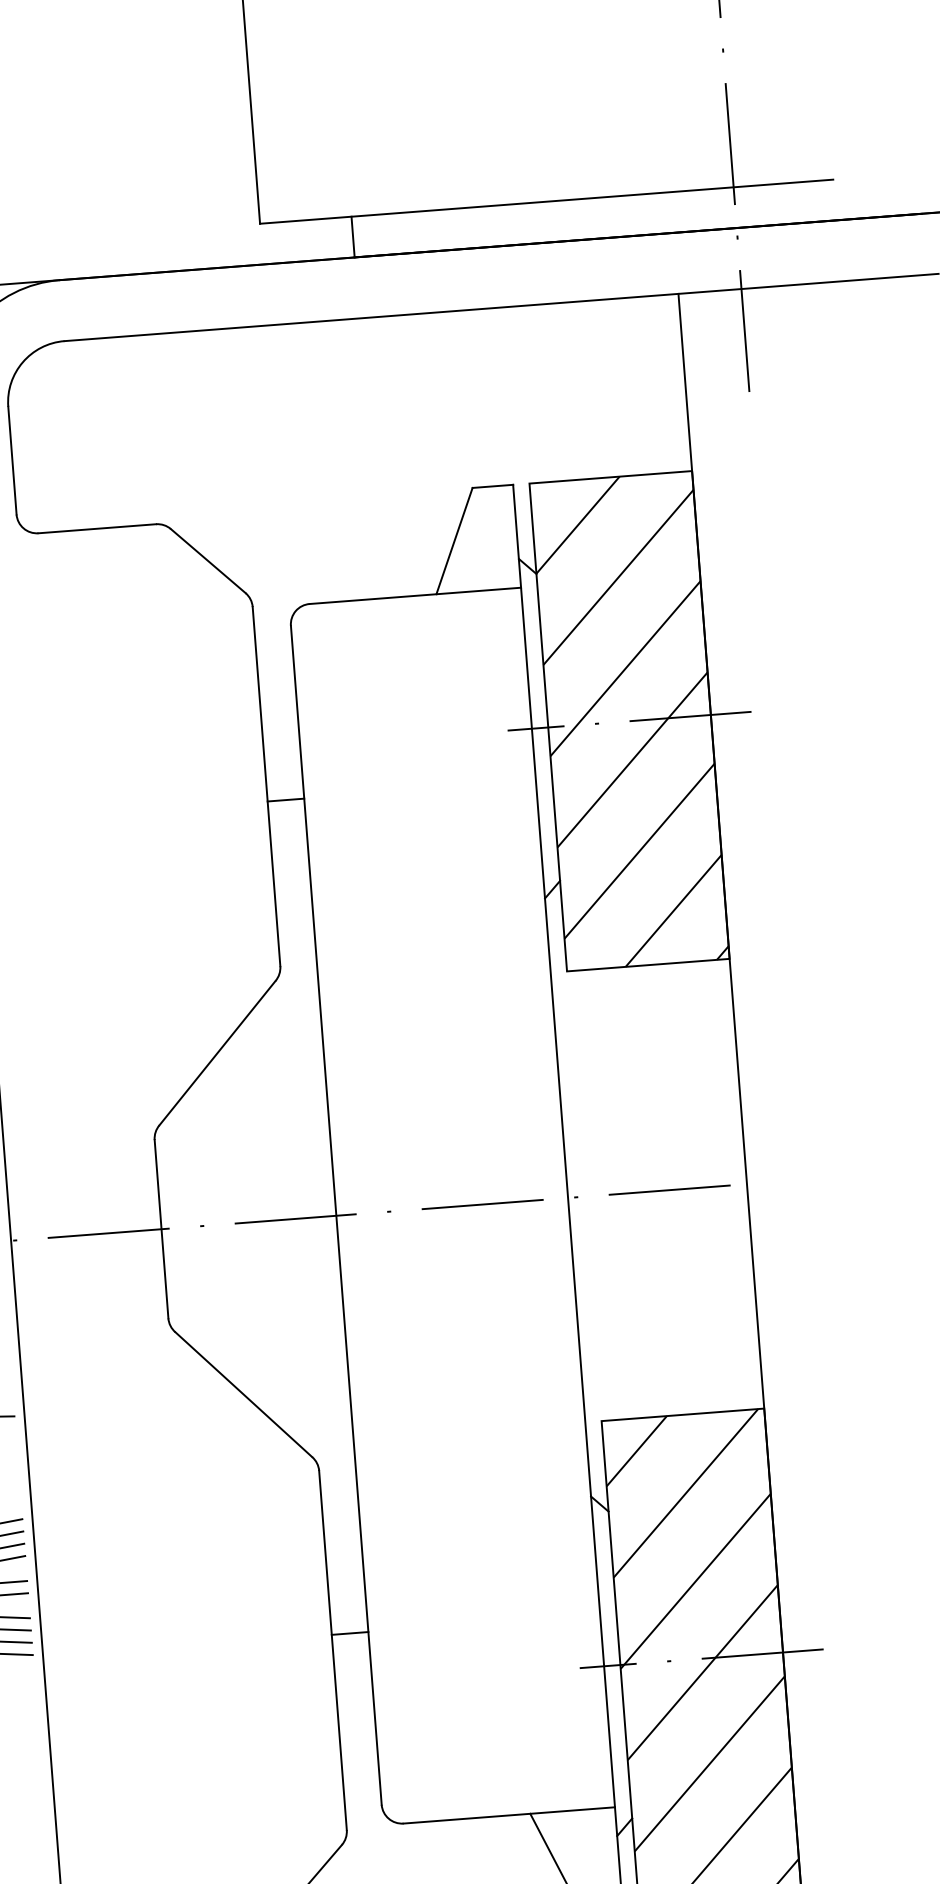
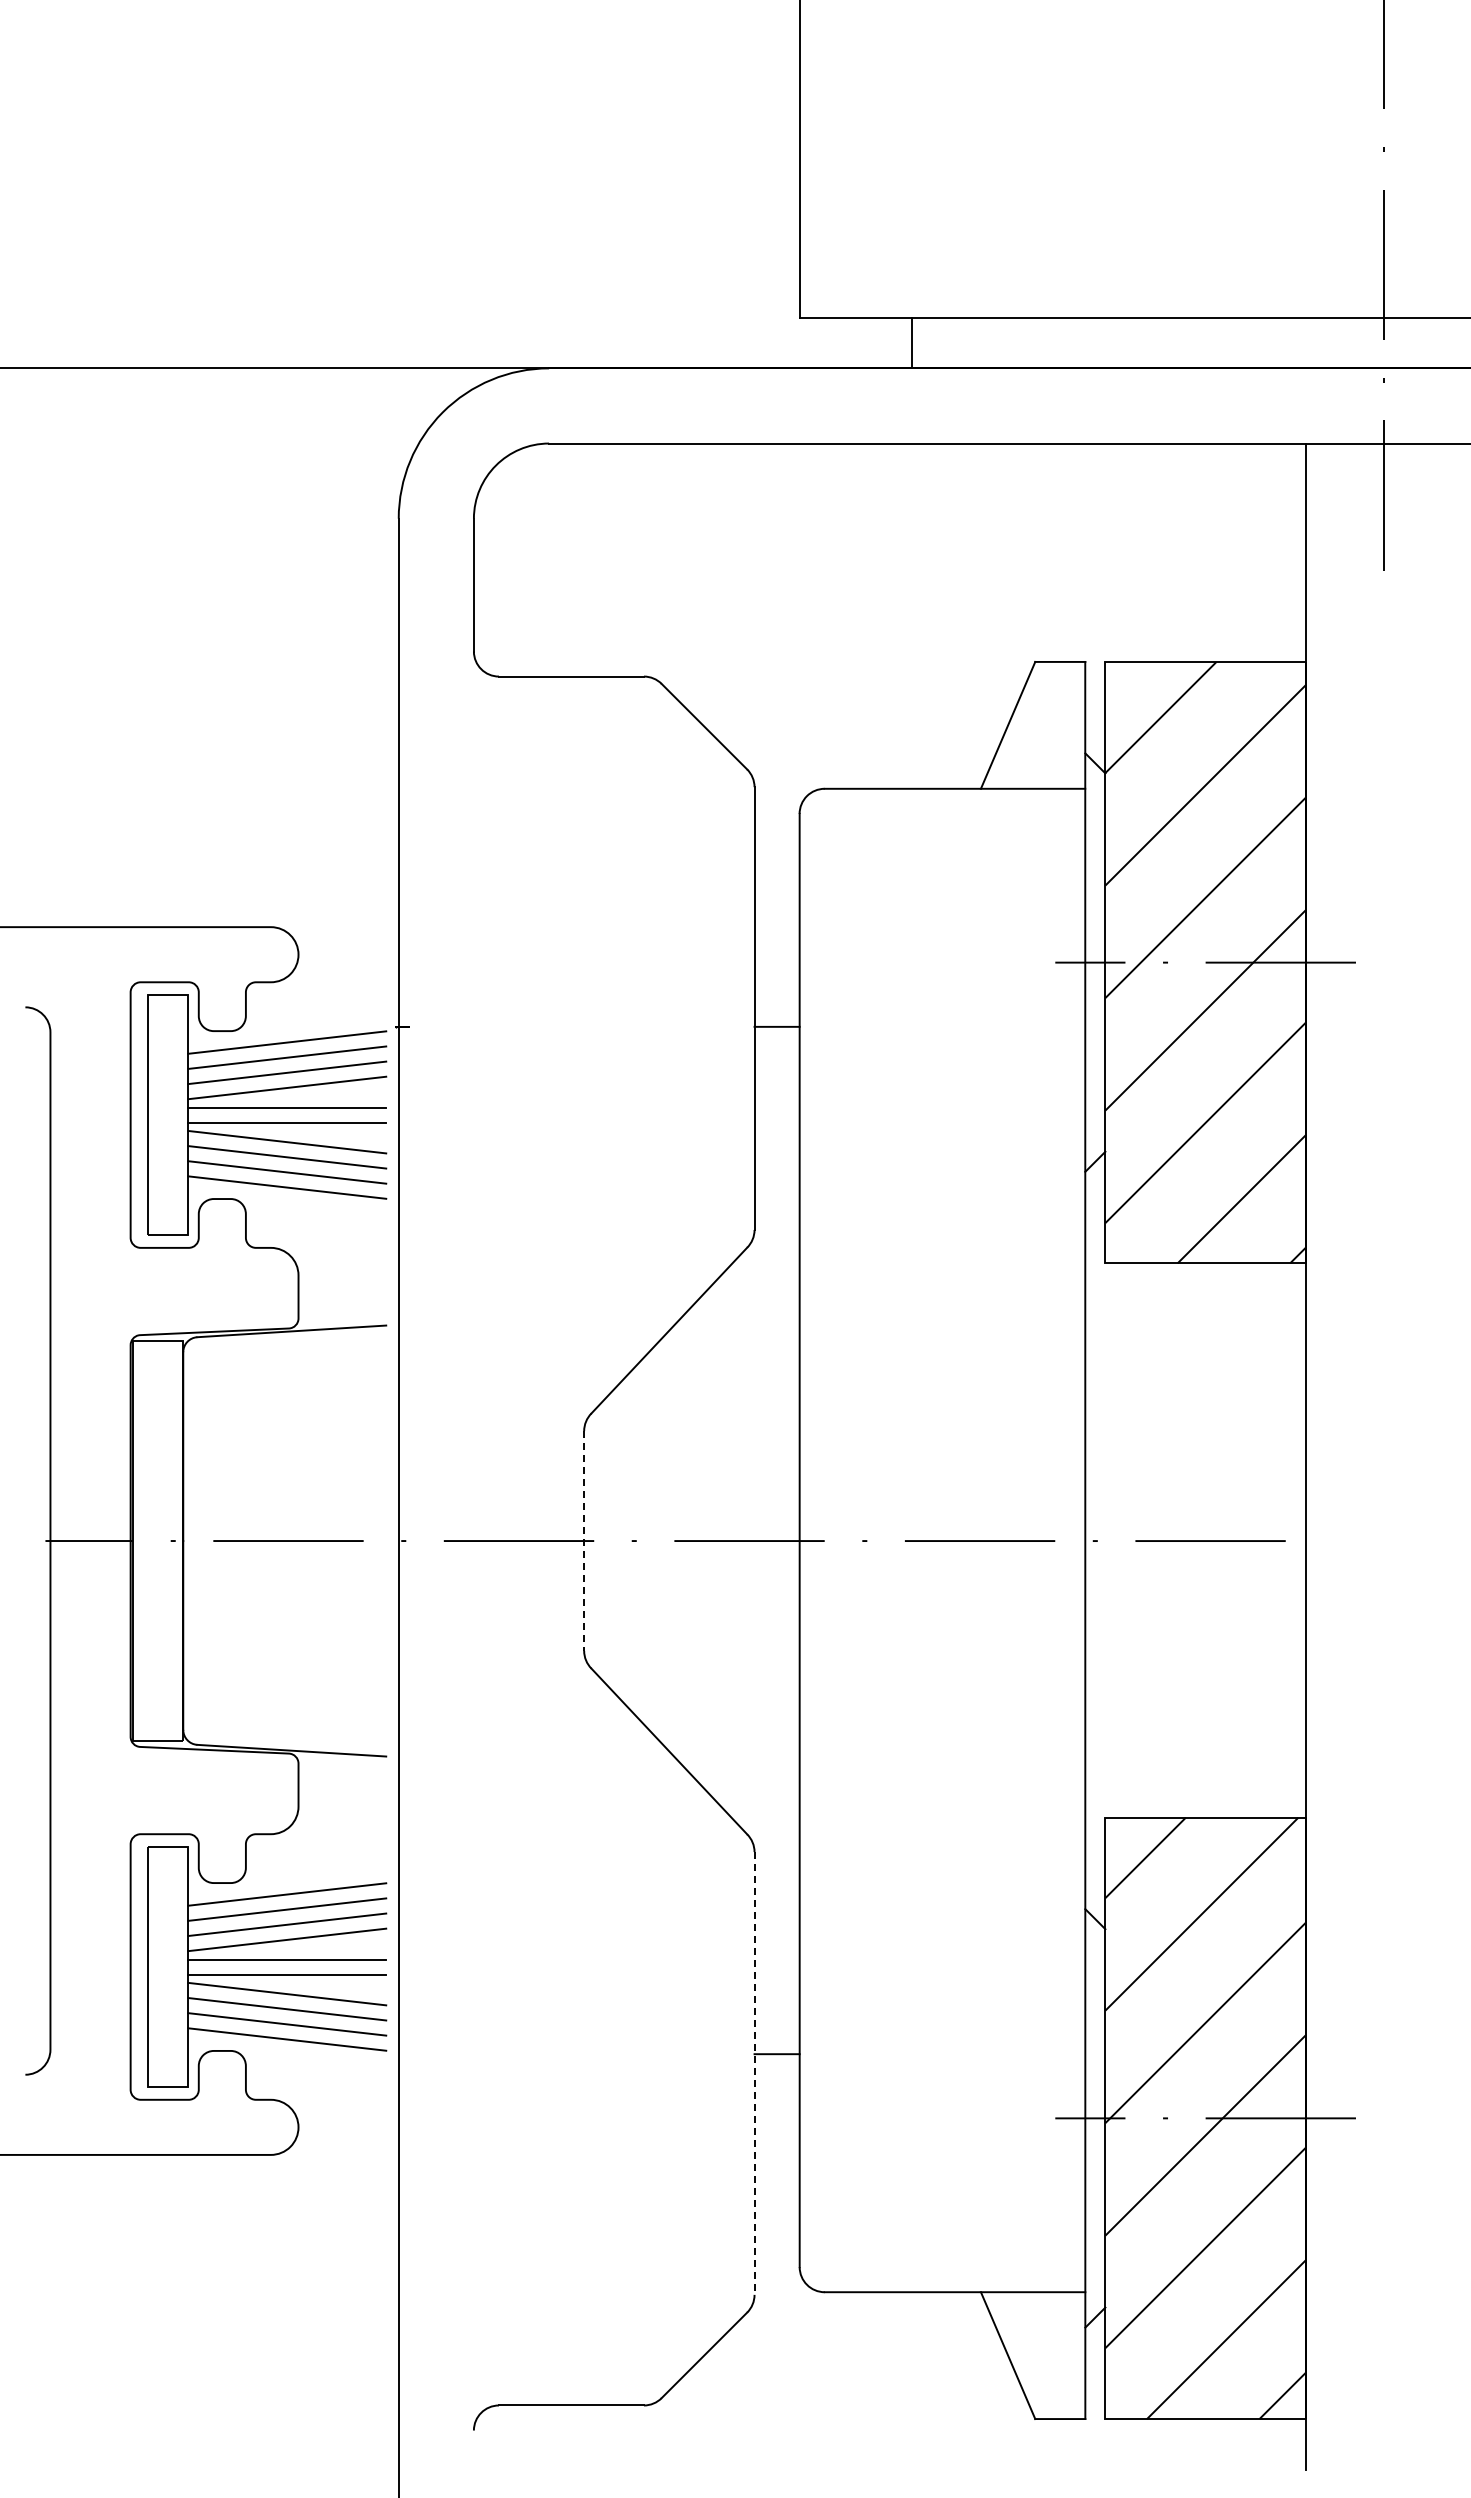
line: (161, 1229) -> (584, 1541), solid -> dashed
line: (332, 1650) -> (754, 2073), solid -> dashed

